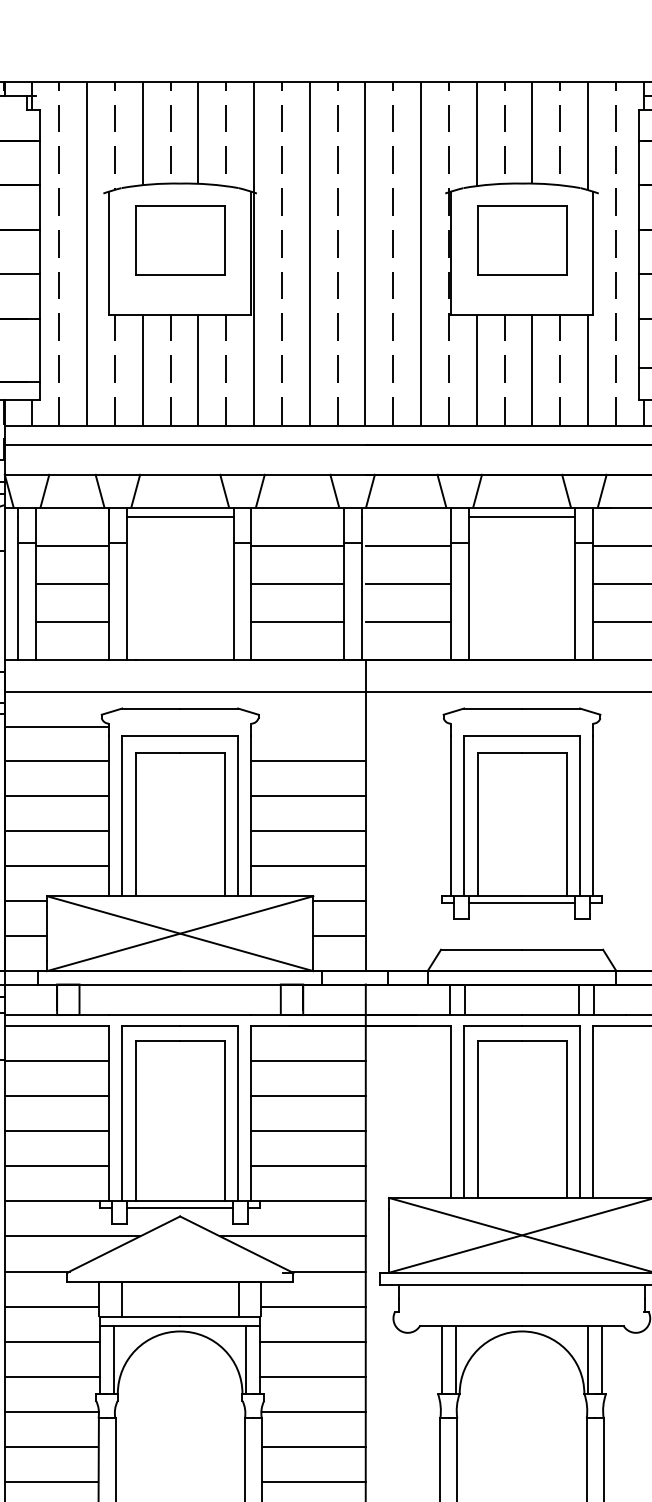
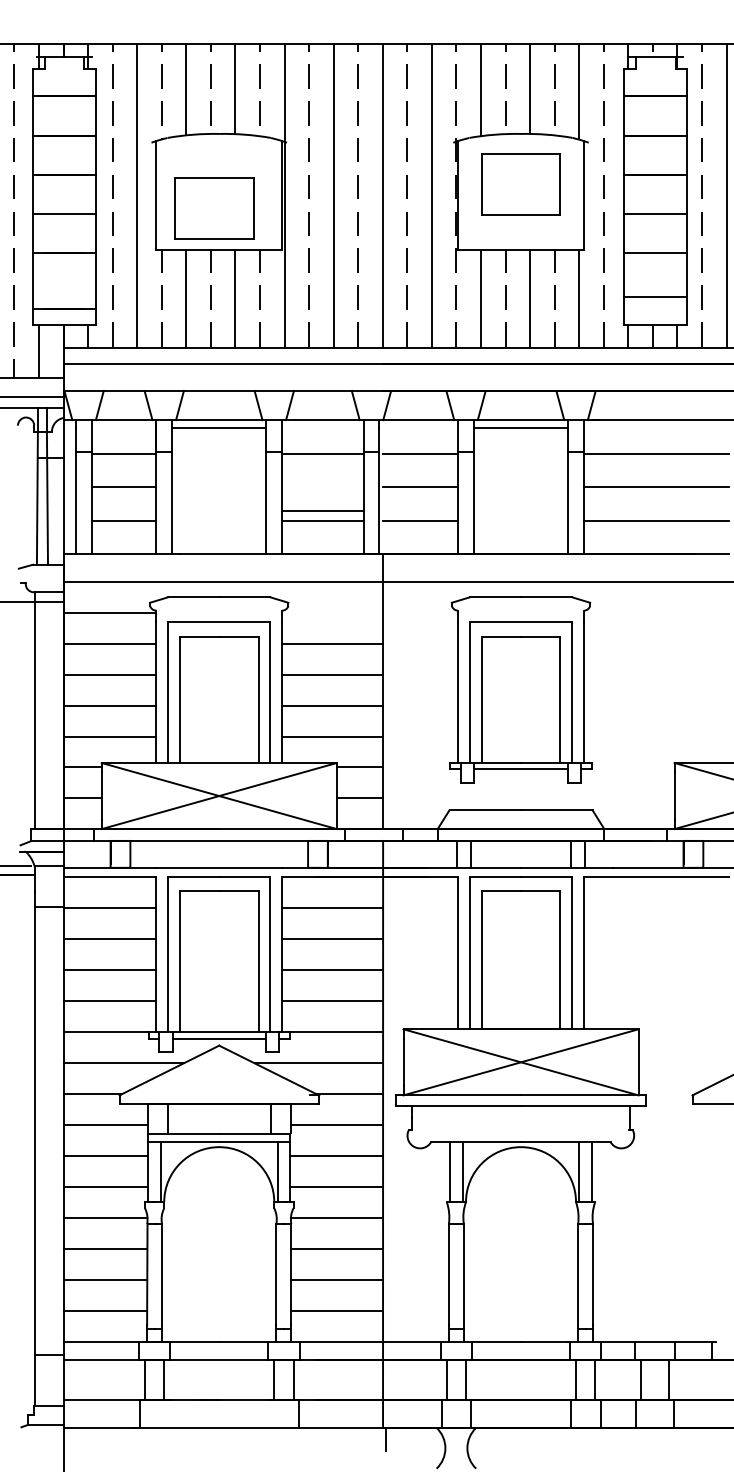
part: (180, 240) -> (214, 208), moved
line: (297, 584) -> (322, 511), moved

